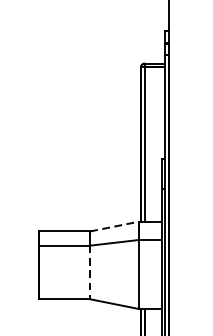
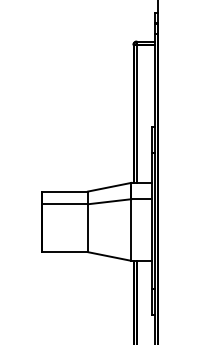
line: (115, 226) -> (110, 187), dashed -> solid
line: (90, 272) -> (88, 228), dashed -> solid

